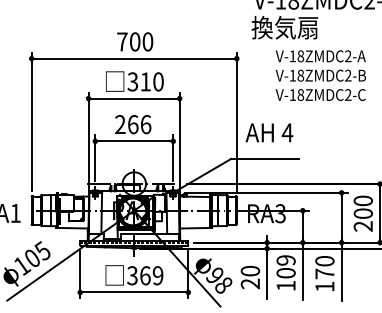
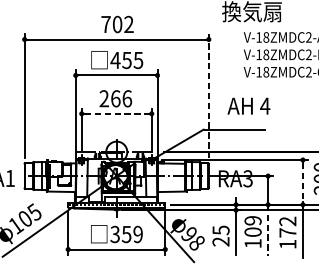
text: (147, 41) -> (128, 24), 700 -> 702
text: (145, 81) -> (126, 60), 310 -> 455
line: (236, 121) -> (208, 95), solid -> dashed
text: (269, 132) -> (248, 105), moved
line: (134, 141) -> (116, 113), solid -> dashed
line: (341, 218) -> (302, 183), solid -> dashed
text: (324, 261) -> (287, 221), 170 -> 172
text: (249, 270) -> (220, 229), 20 -> 25
line: (302, 271) -> (267, 230), solid -> dashed
text: (145, 275) -> (126, 234), 369 -> 359

